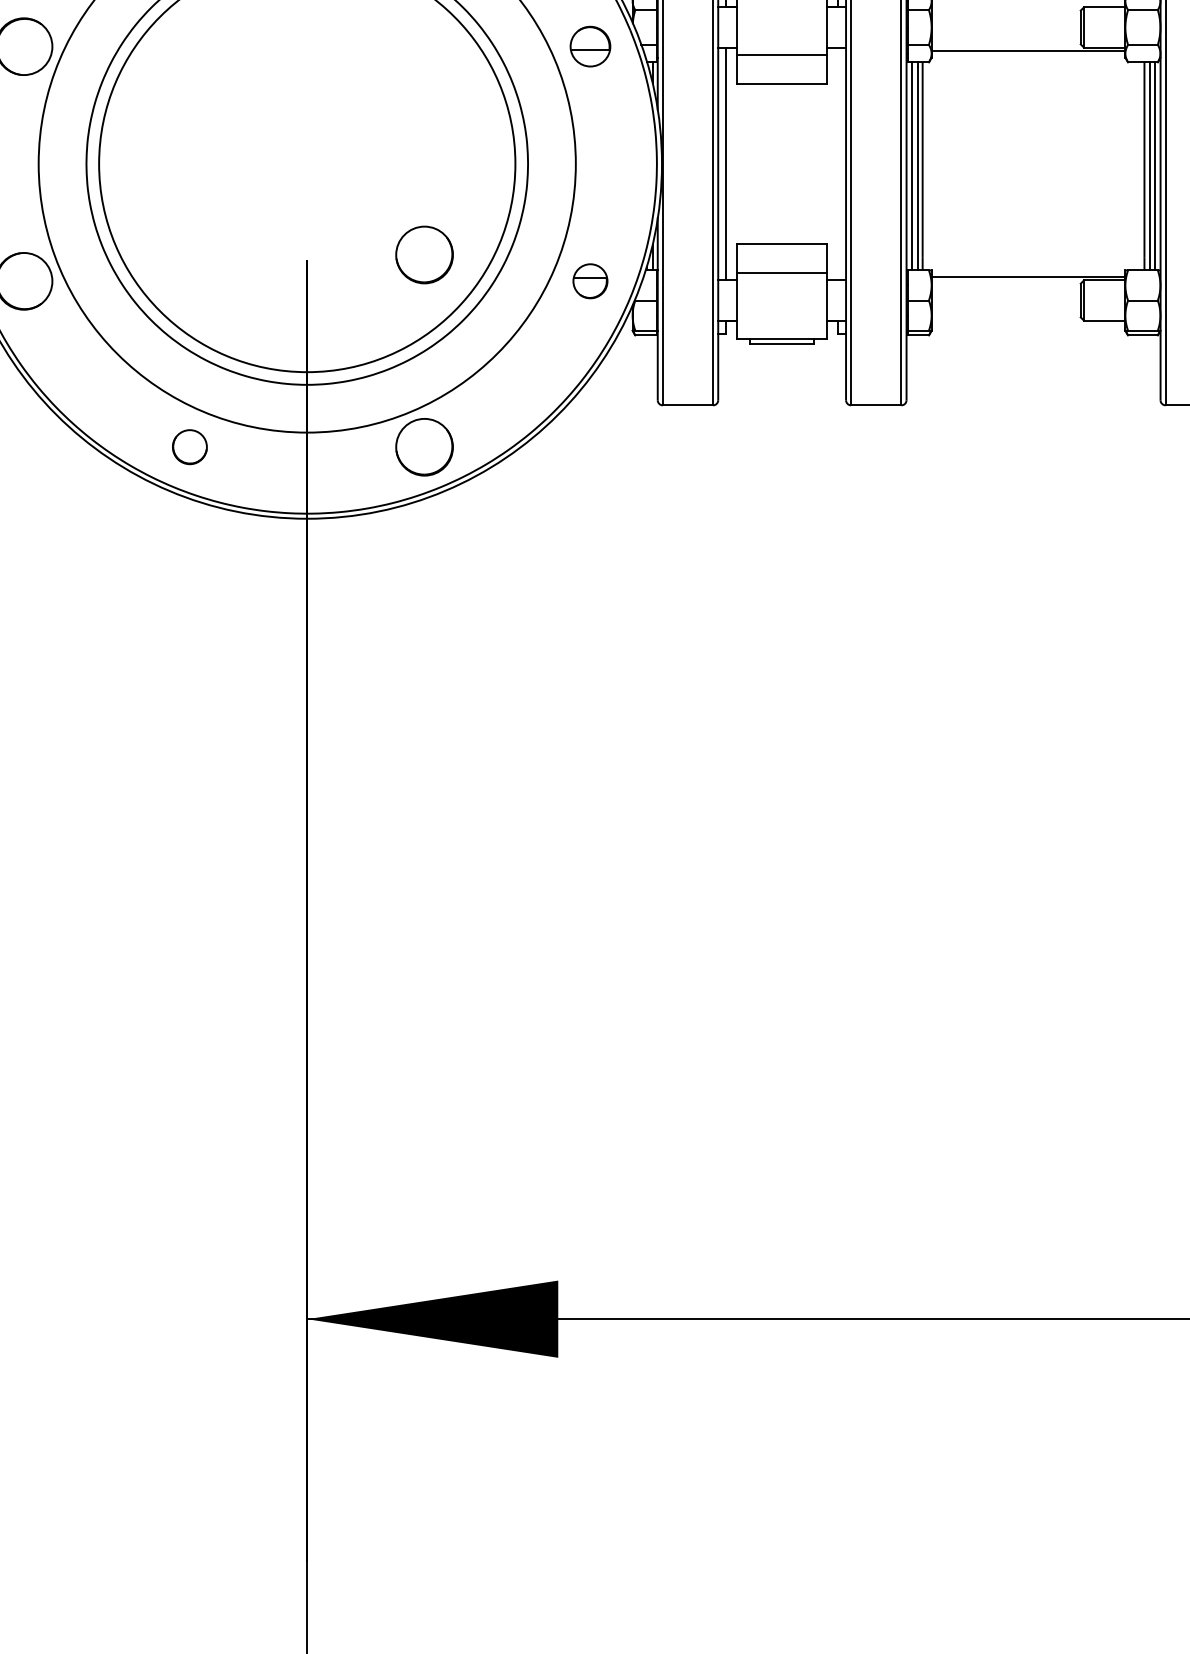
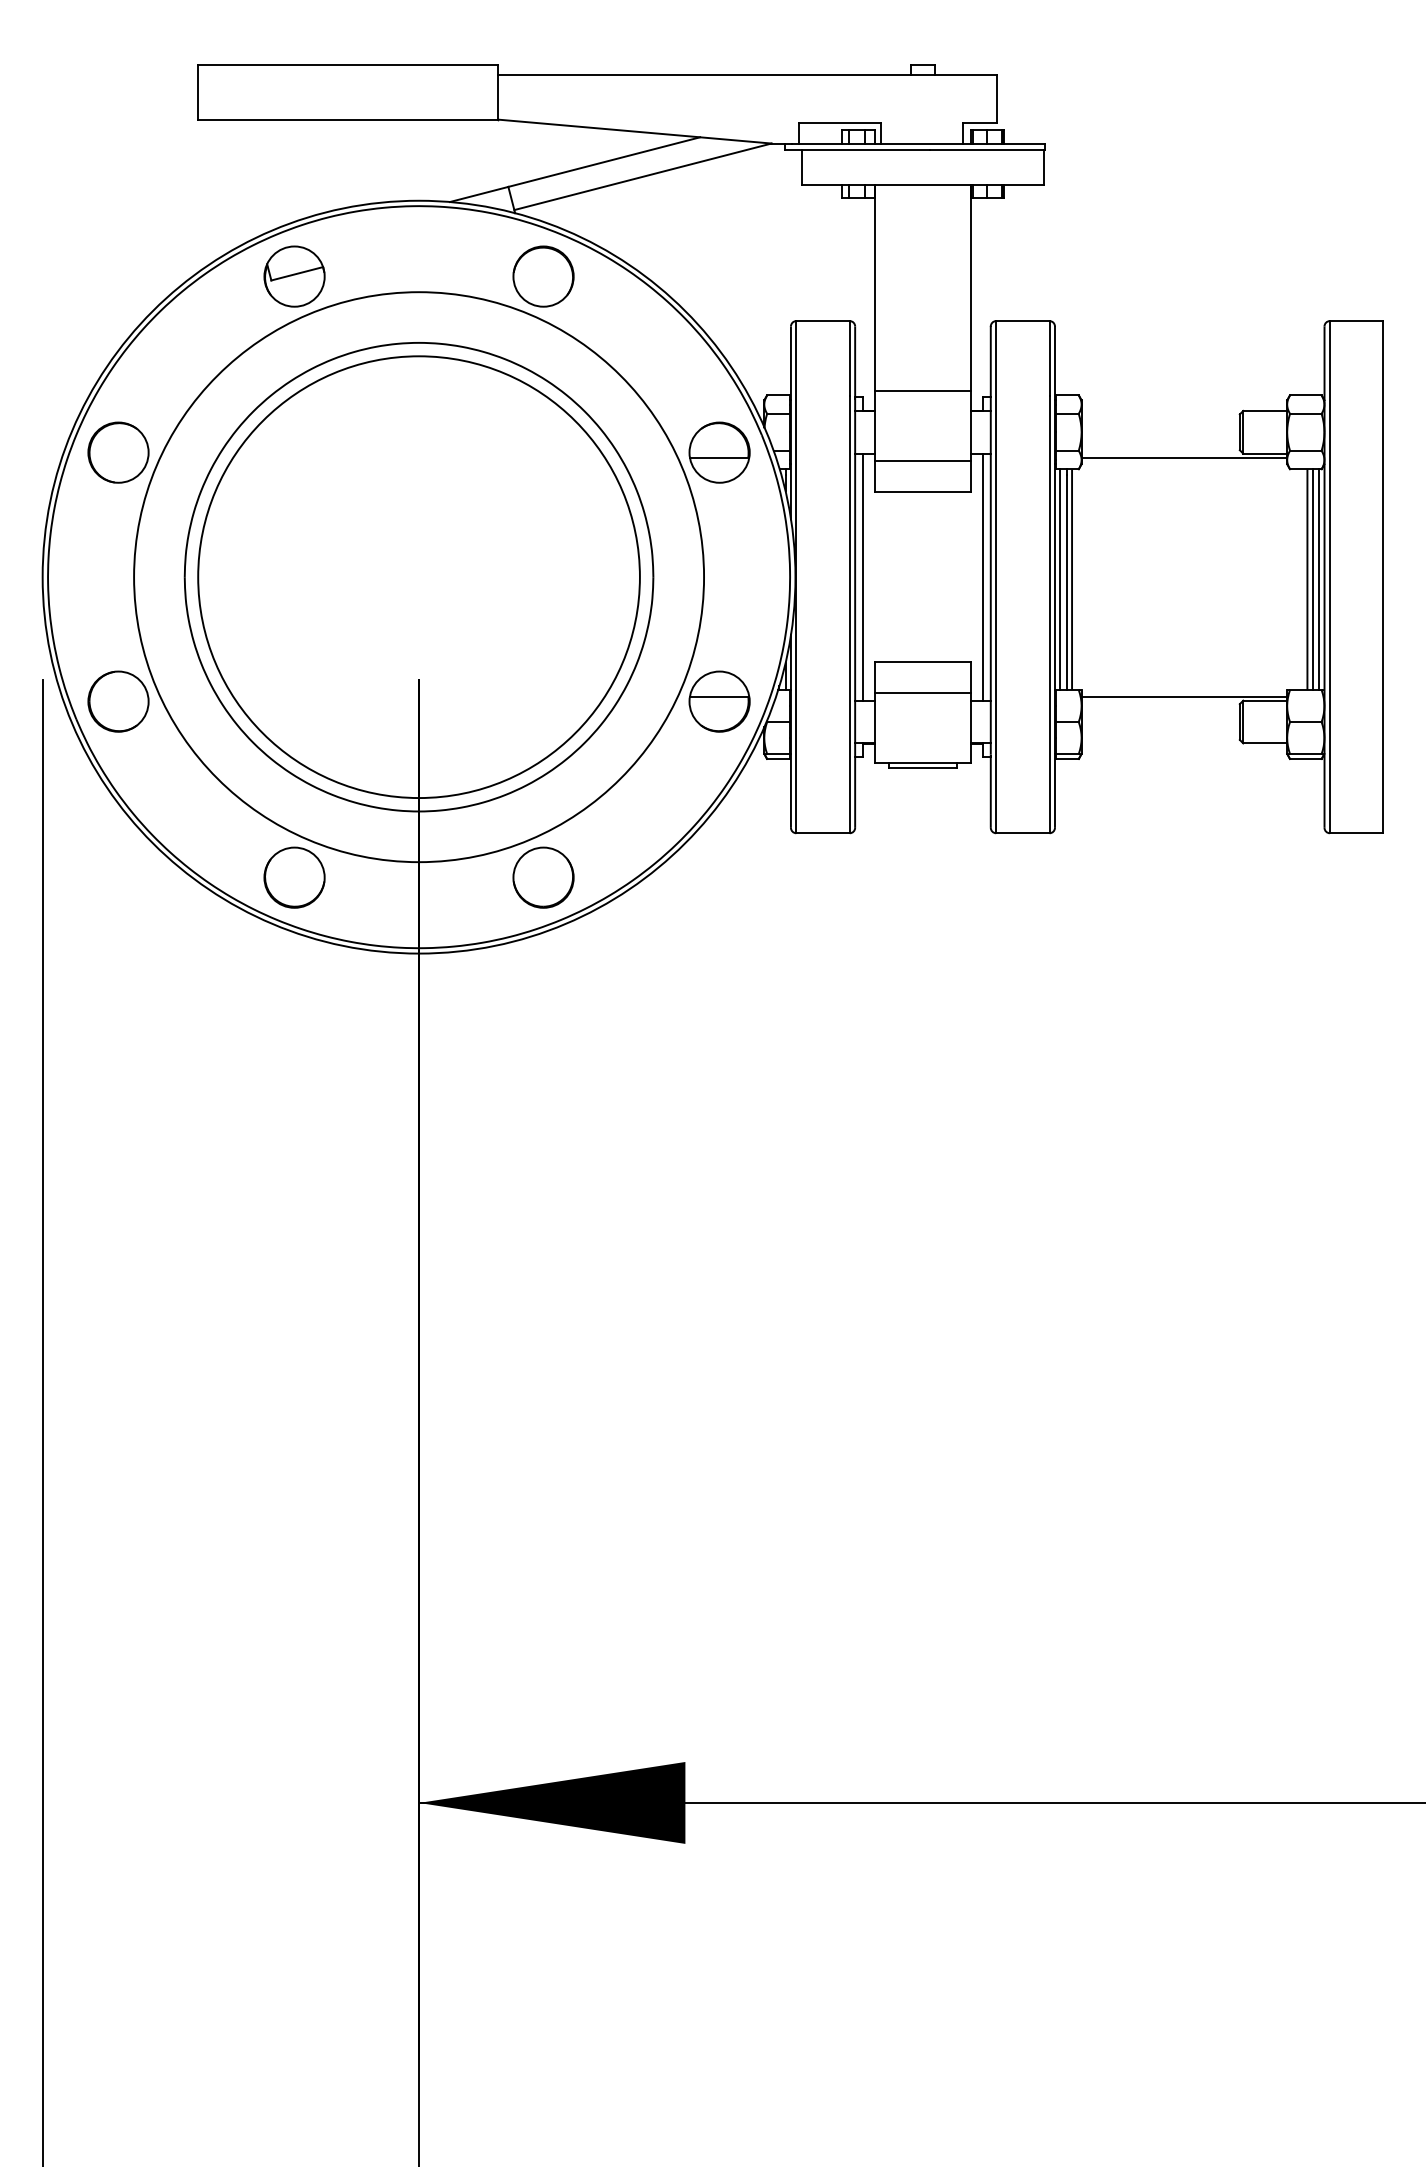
part: (590, 46) -> (719, 452), size x1.43
line: (838, 163) -> (982, 576), added
circle: (424, 254) -> (543, 673), removed
part: (590, 281) -> (719, 701), size x1.67
circle: (189, 447) -> (294, 877), size x1.67

